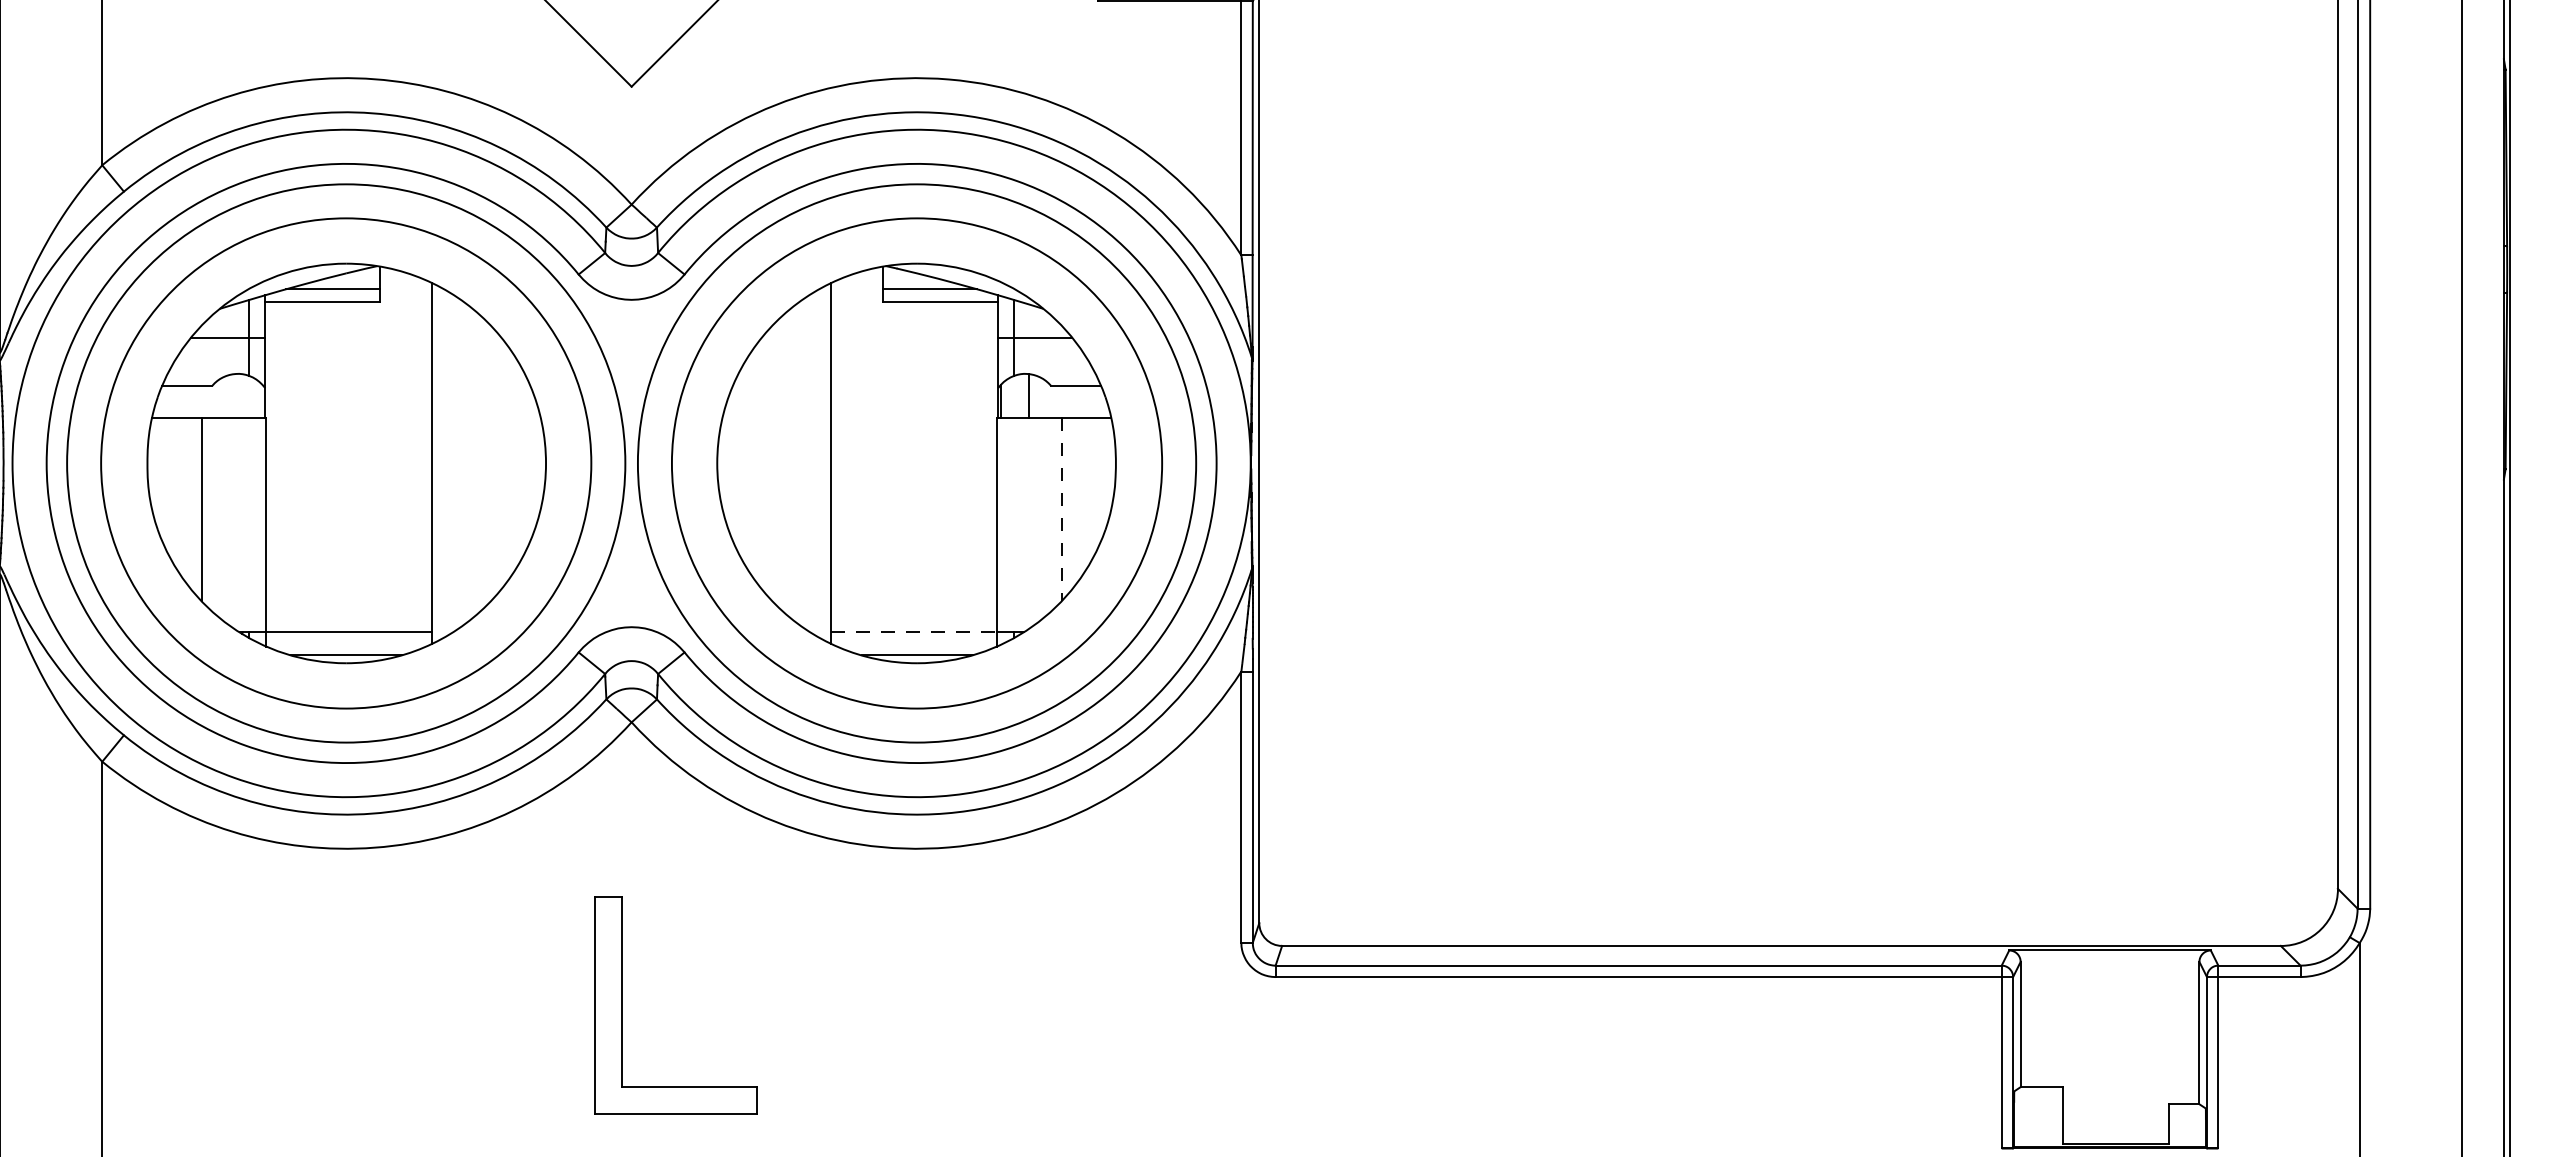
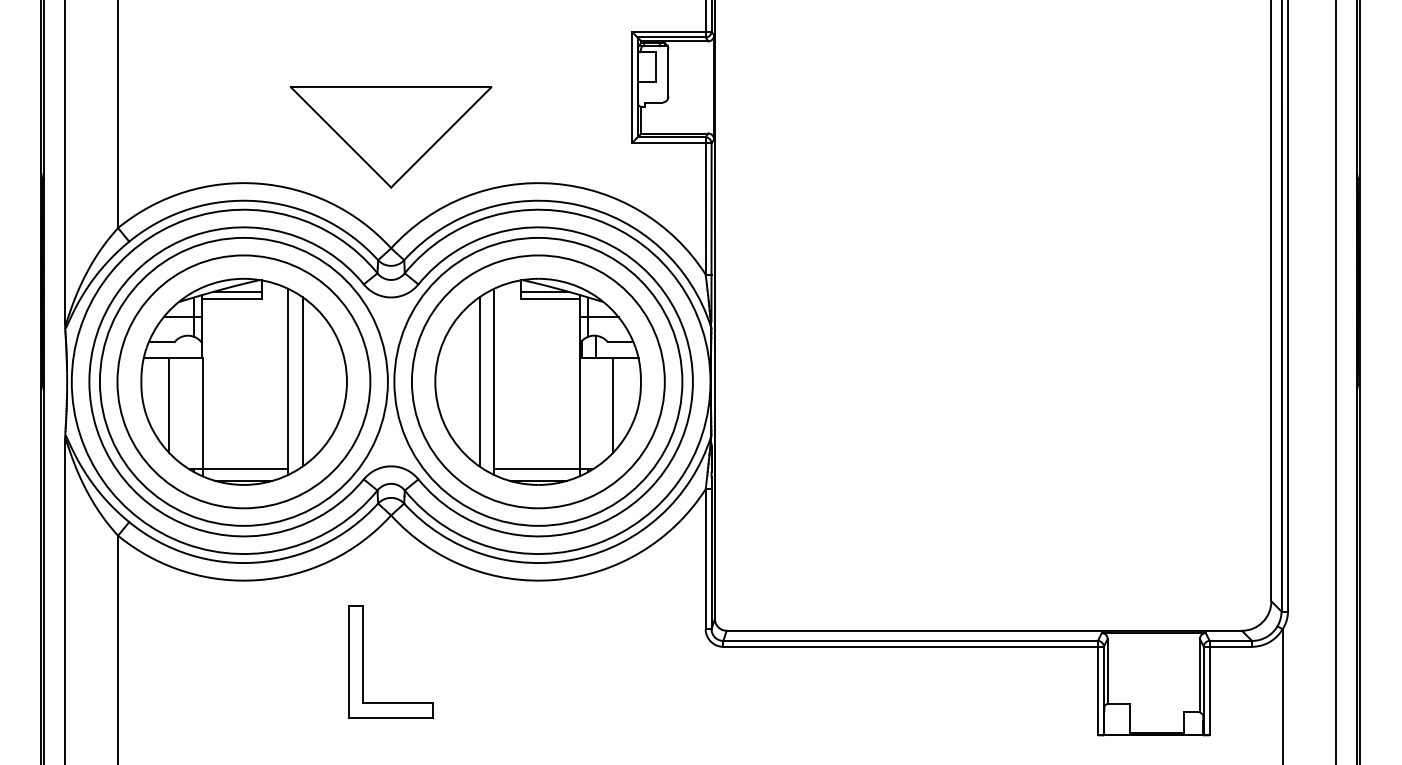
line: (459, 462) -> (302, 381), added
line: (802, 462) -> (479, 381), added
line: (1062, 511) -> (613, 406), dashed -> solid
line: (913, 633) -> (536, 469), dashed -> solid
part: (622, 1005) -> (363, 661), moved

